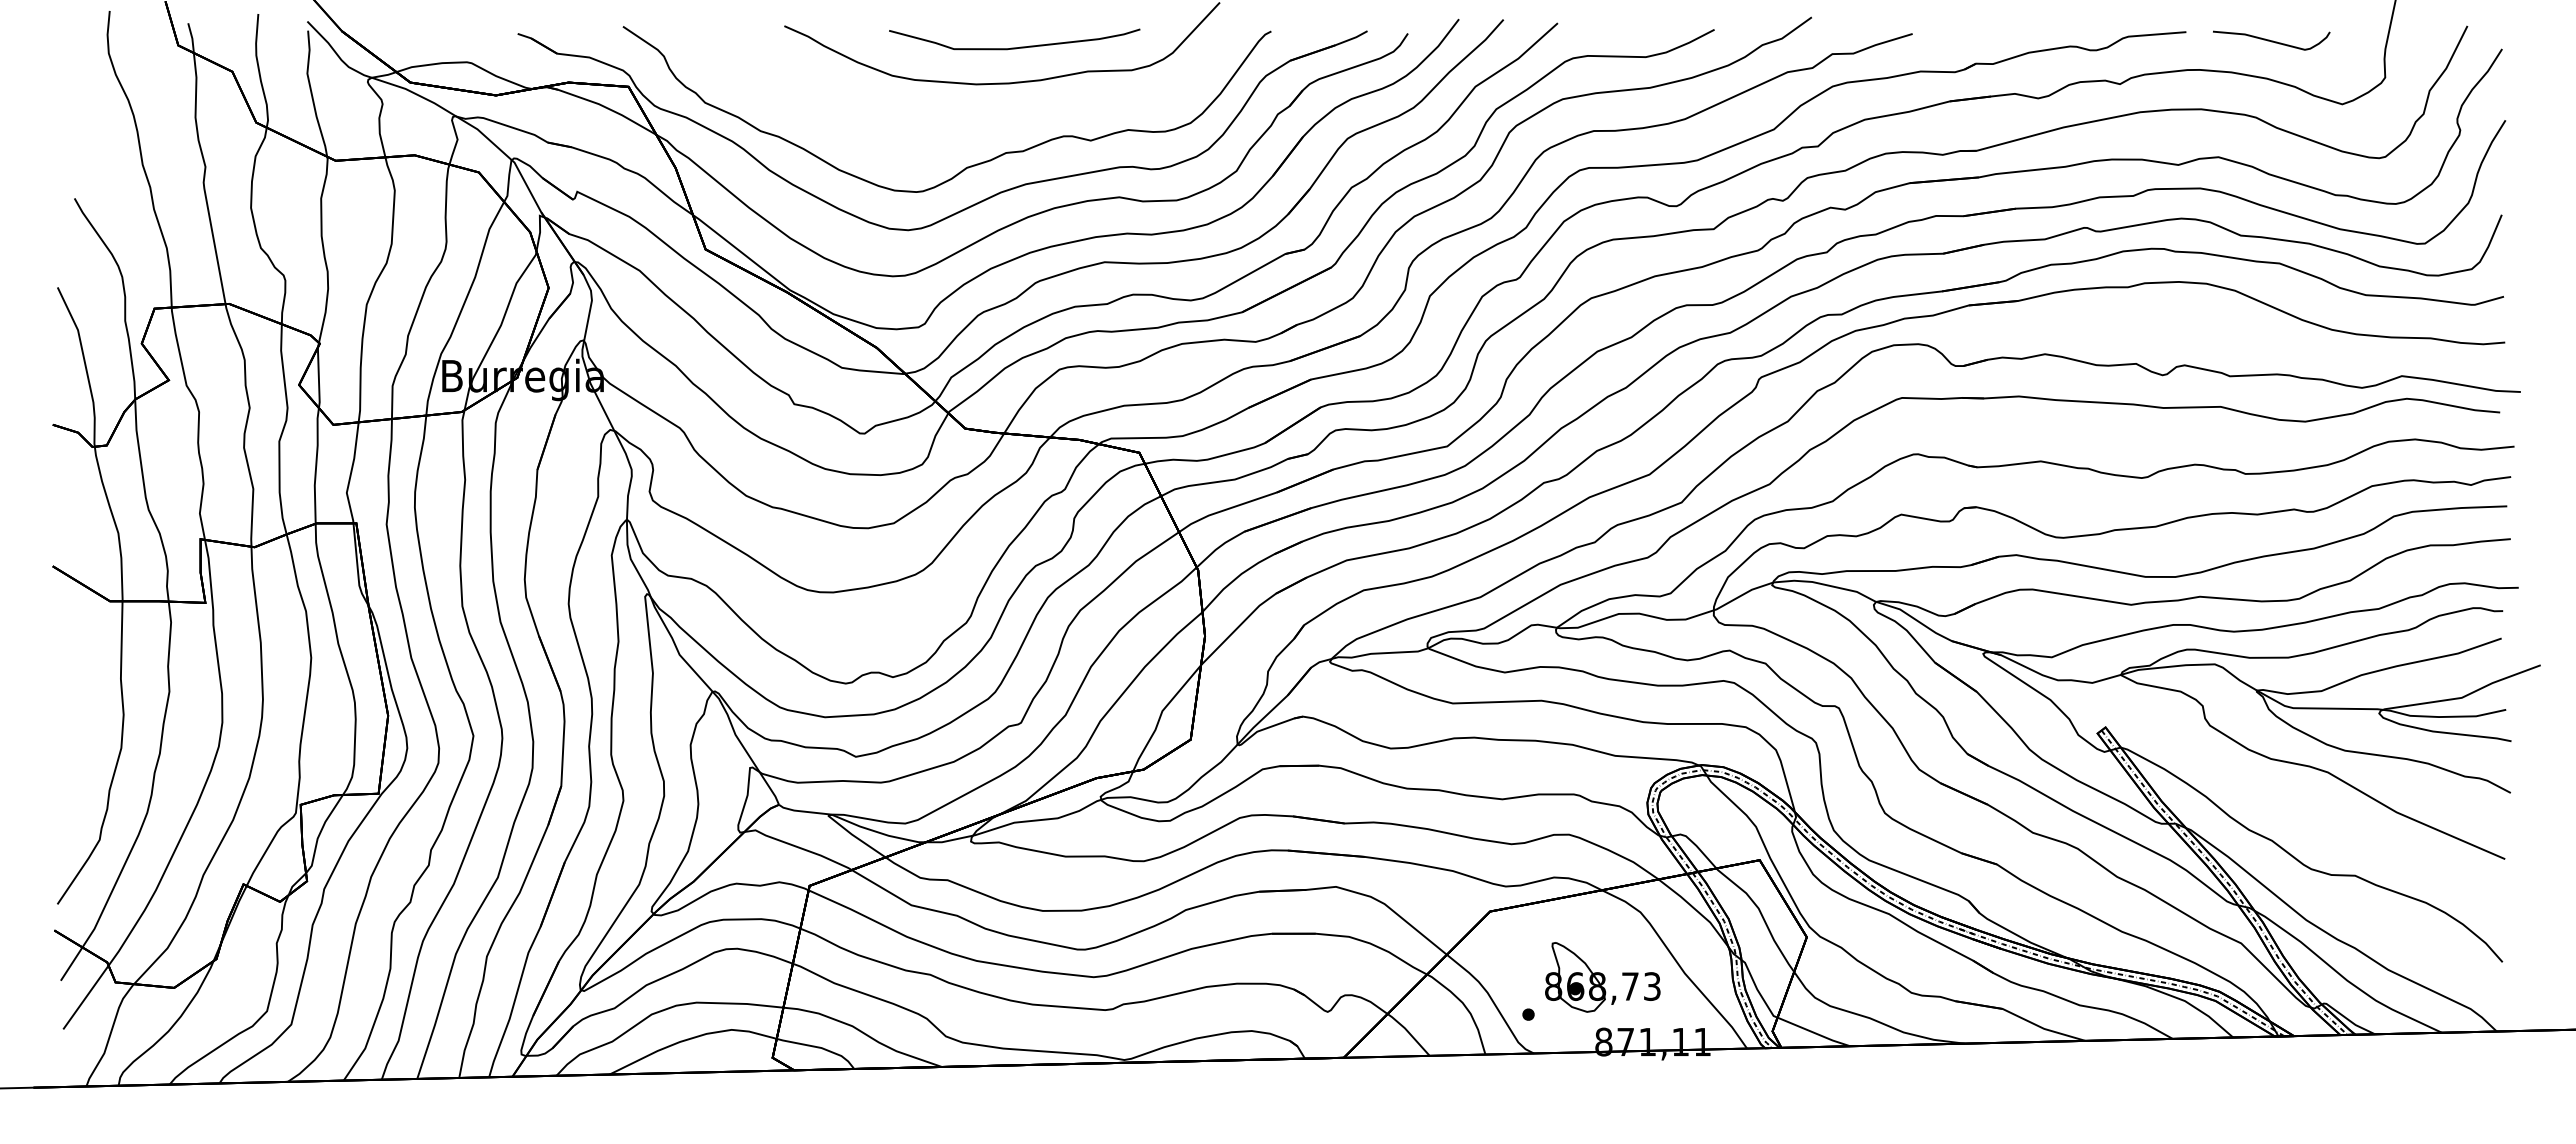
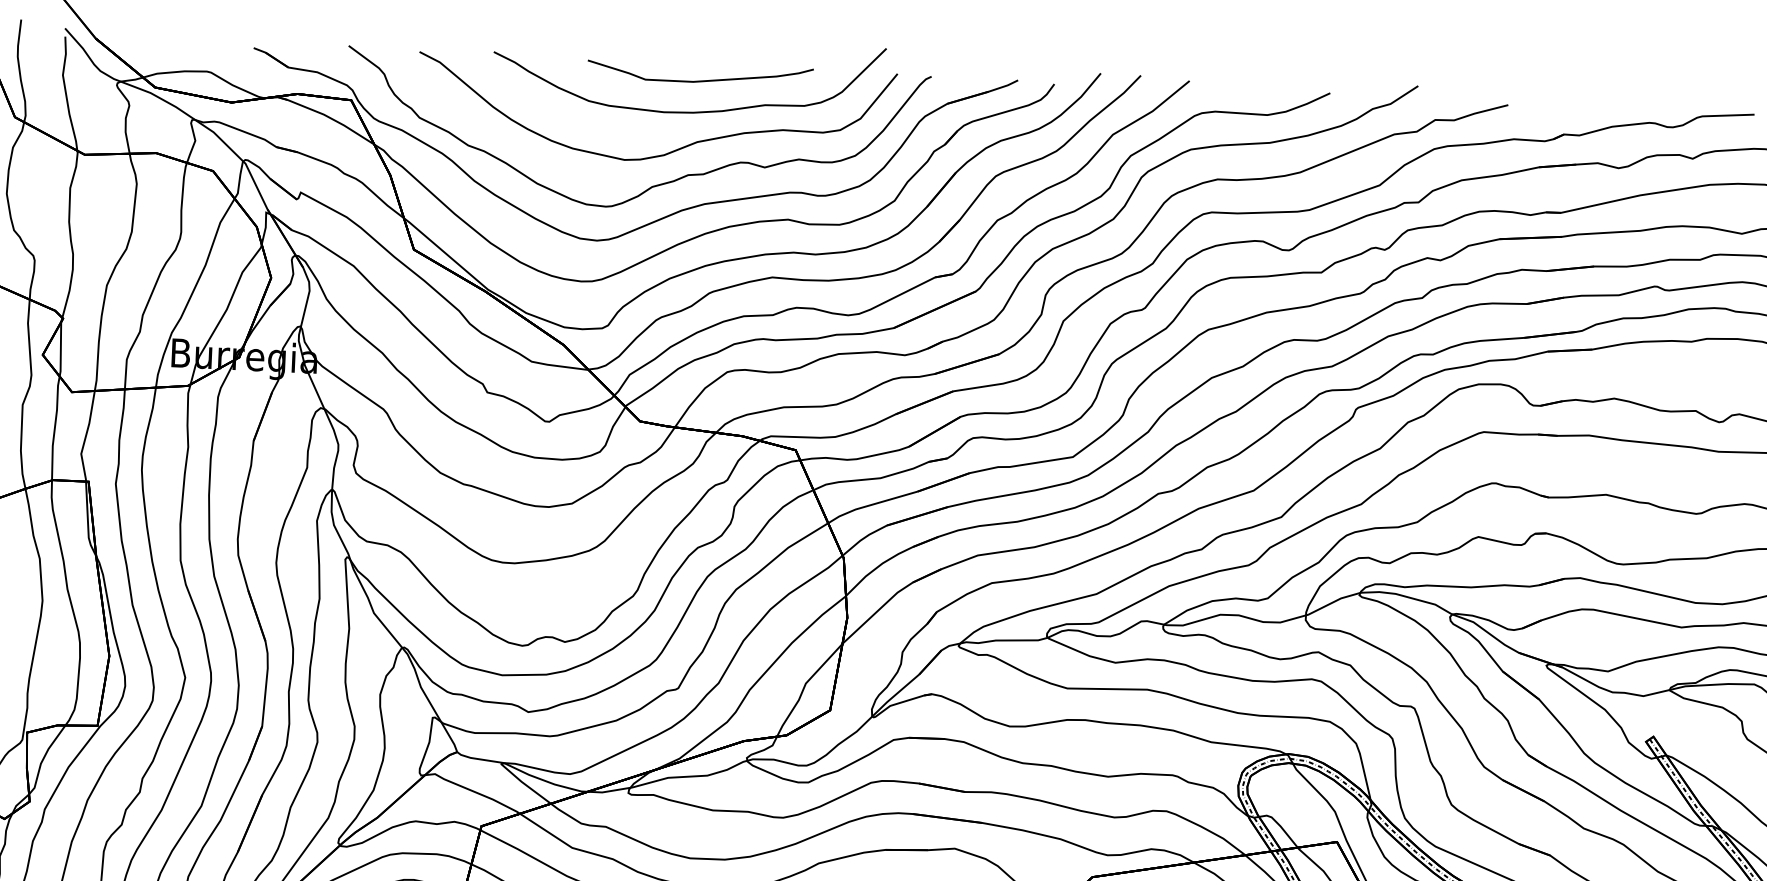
curve: (985, 127) -> (670, 151), added

